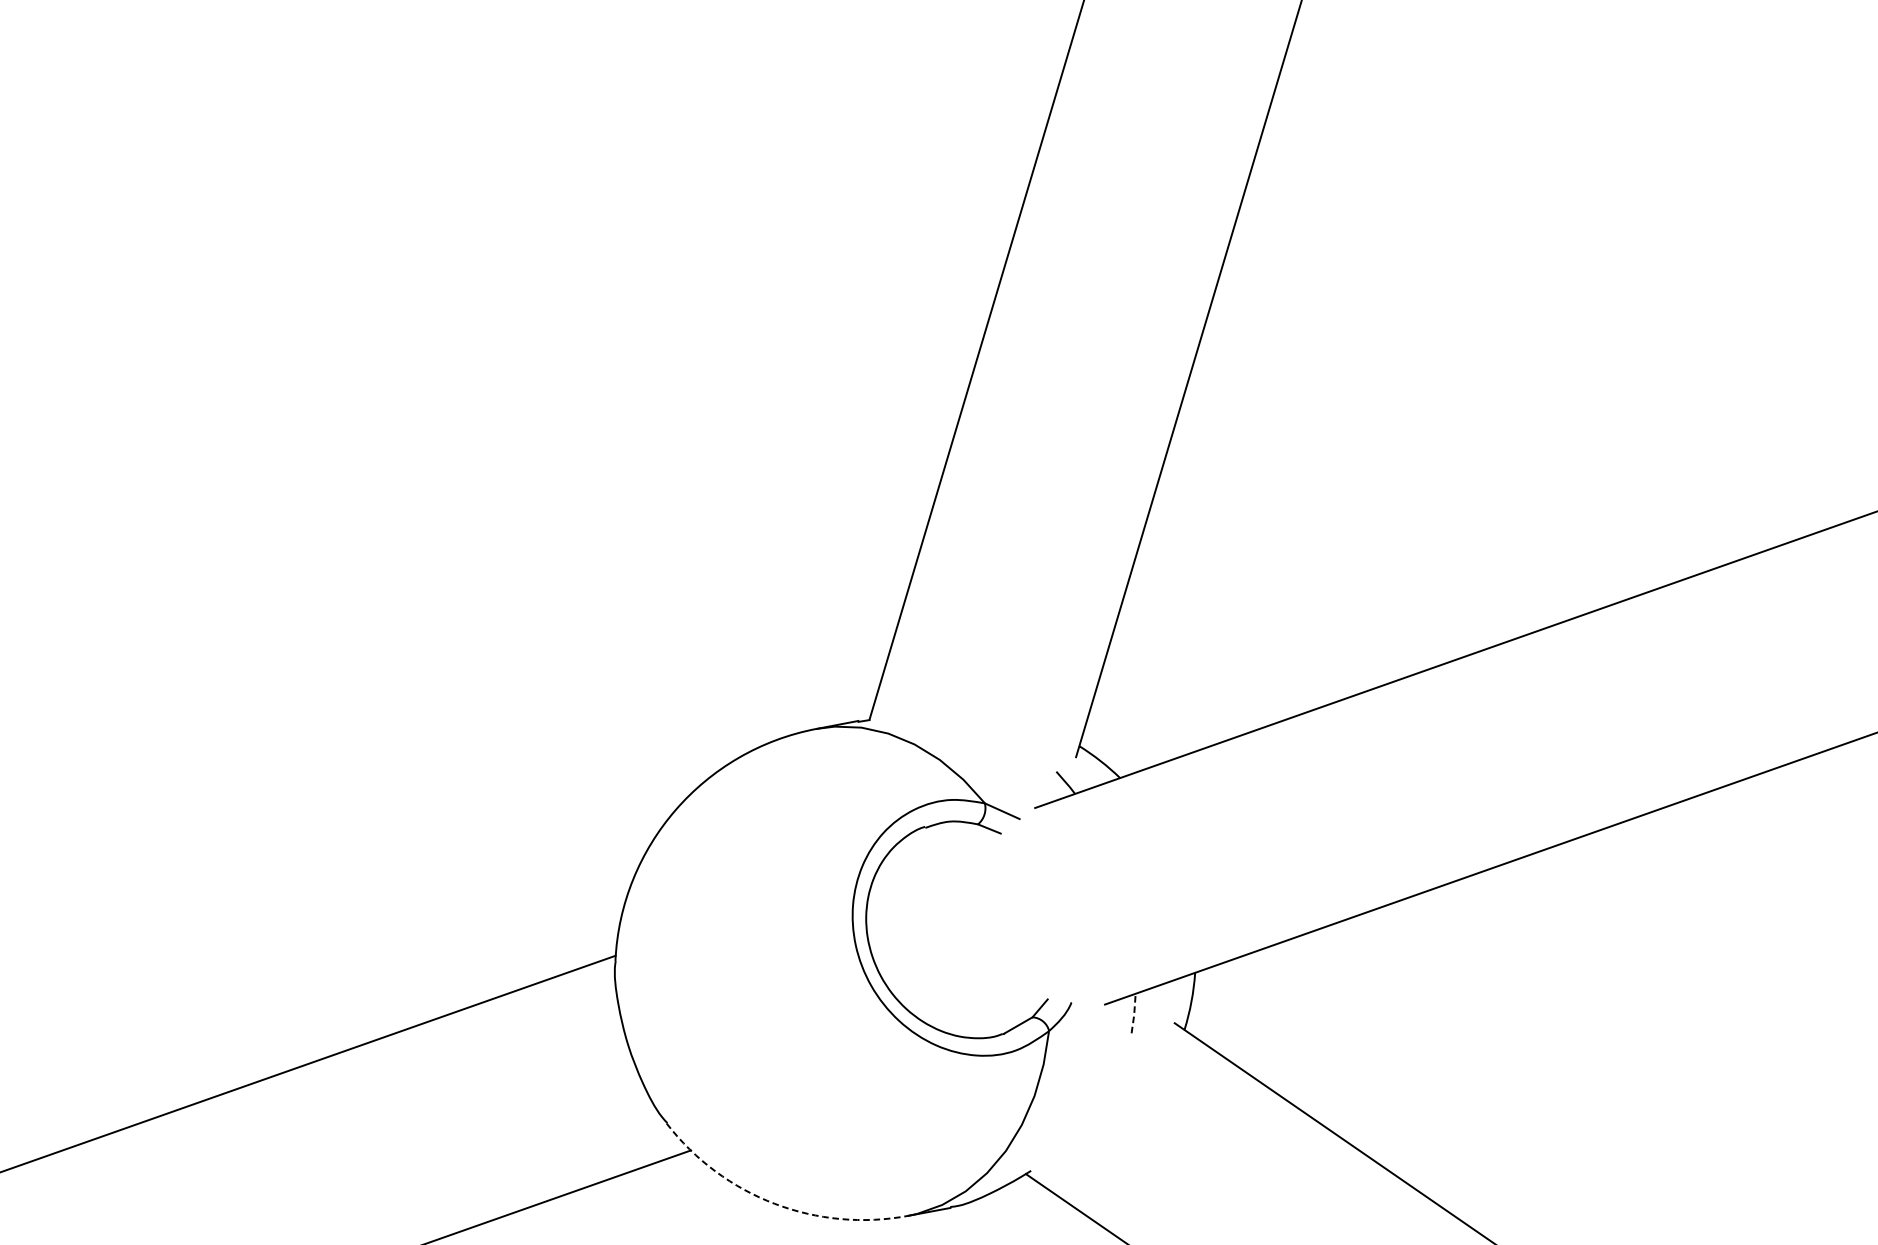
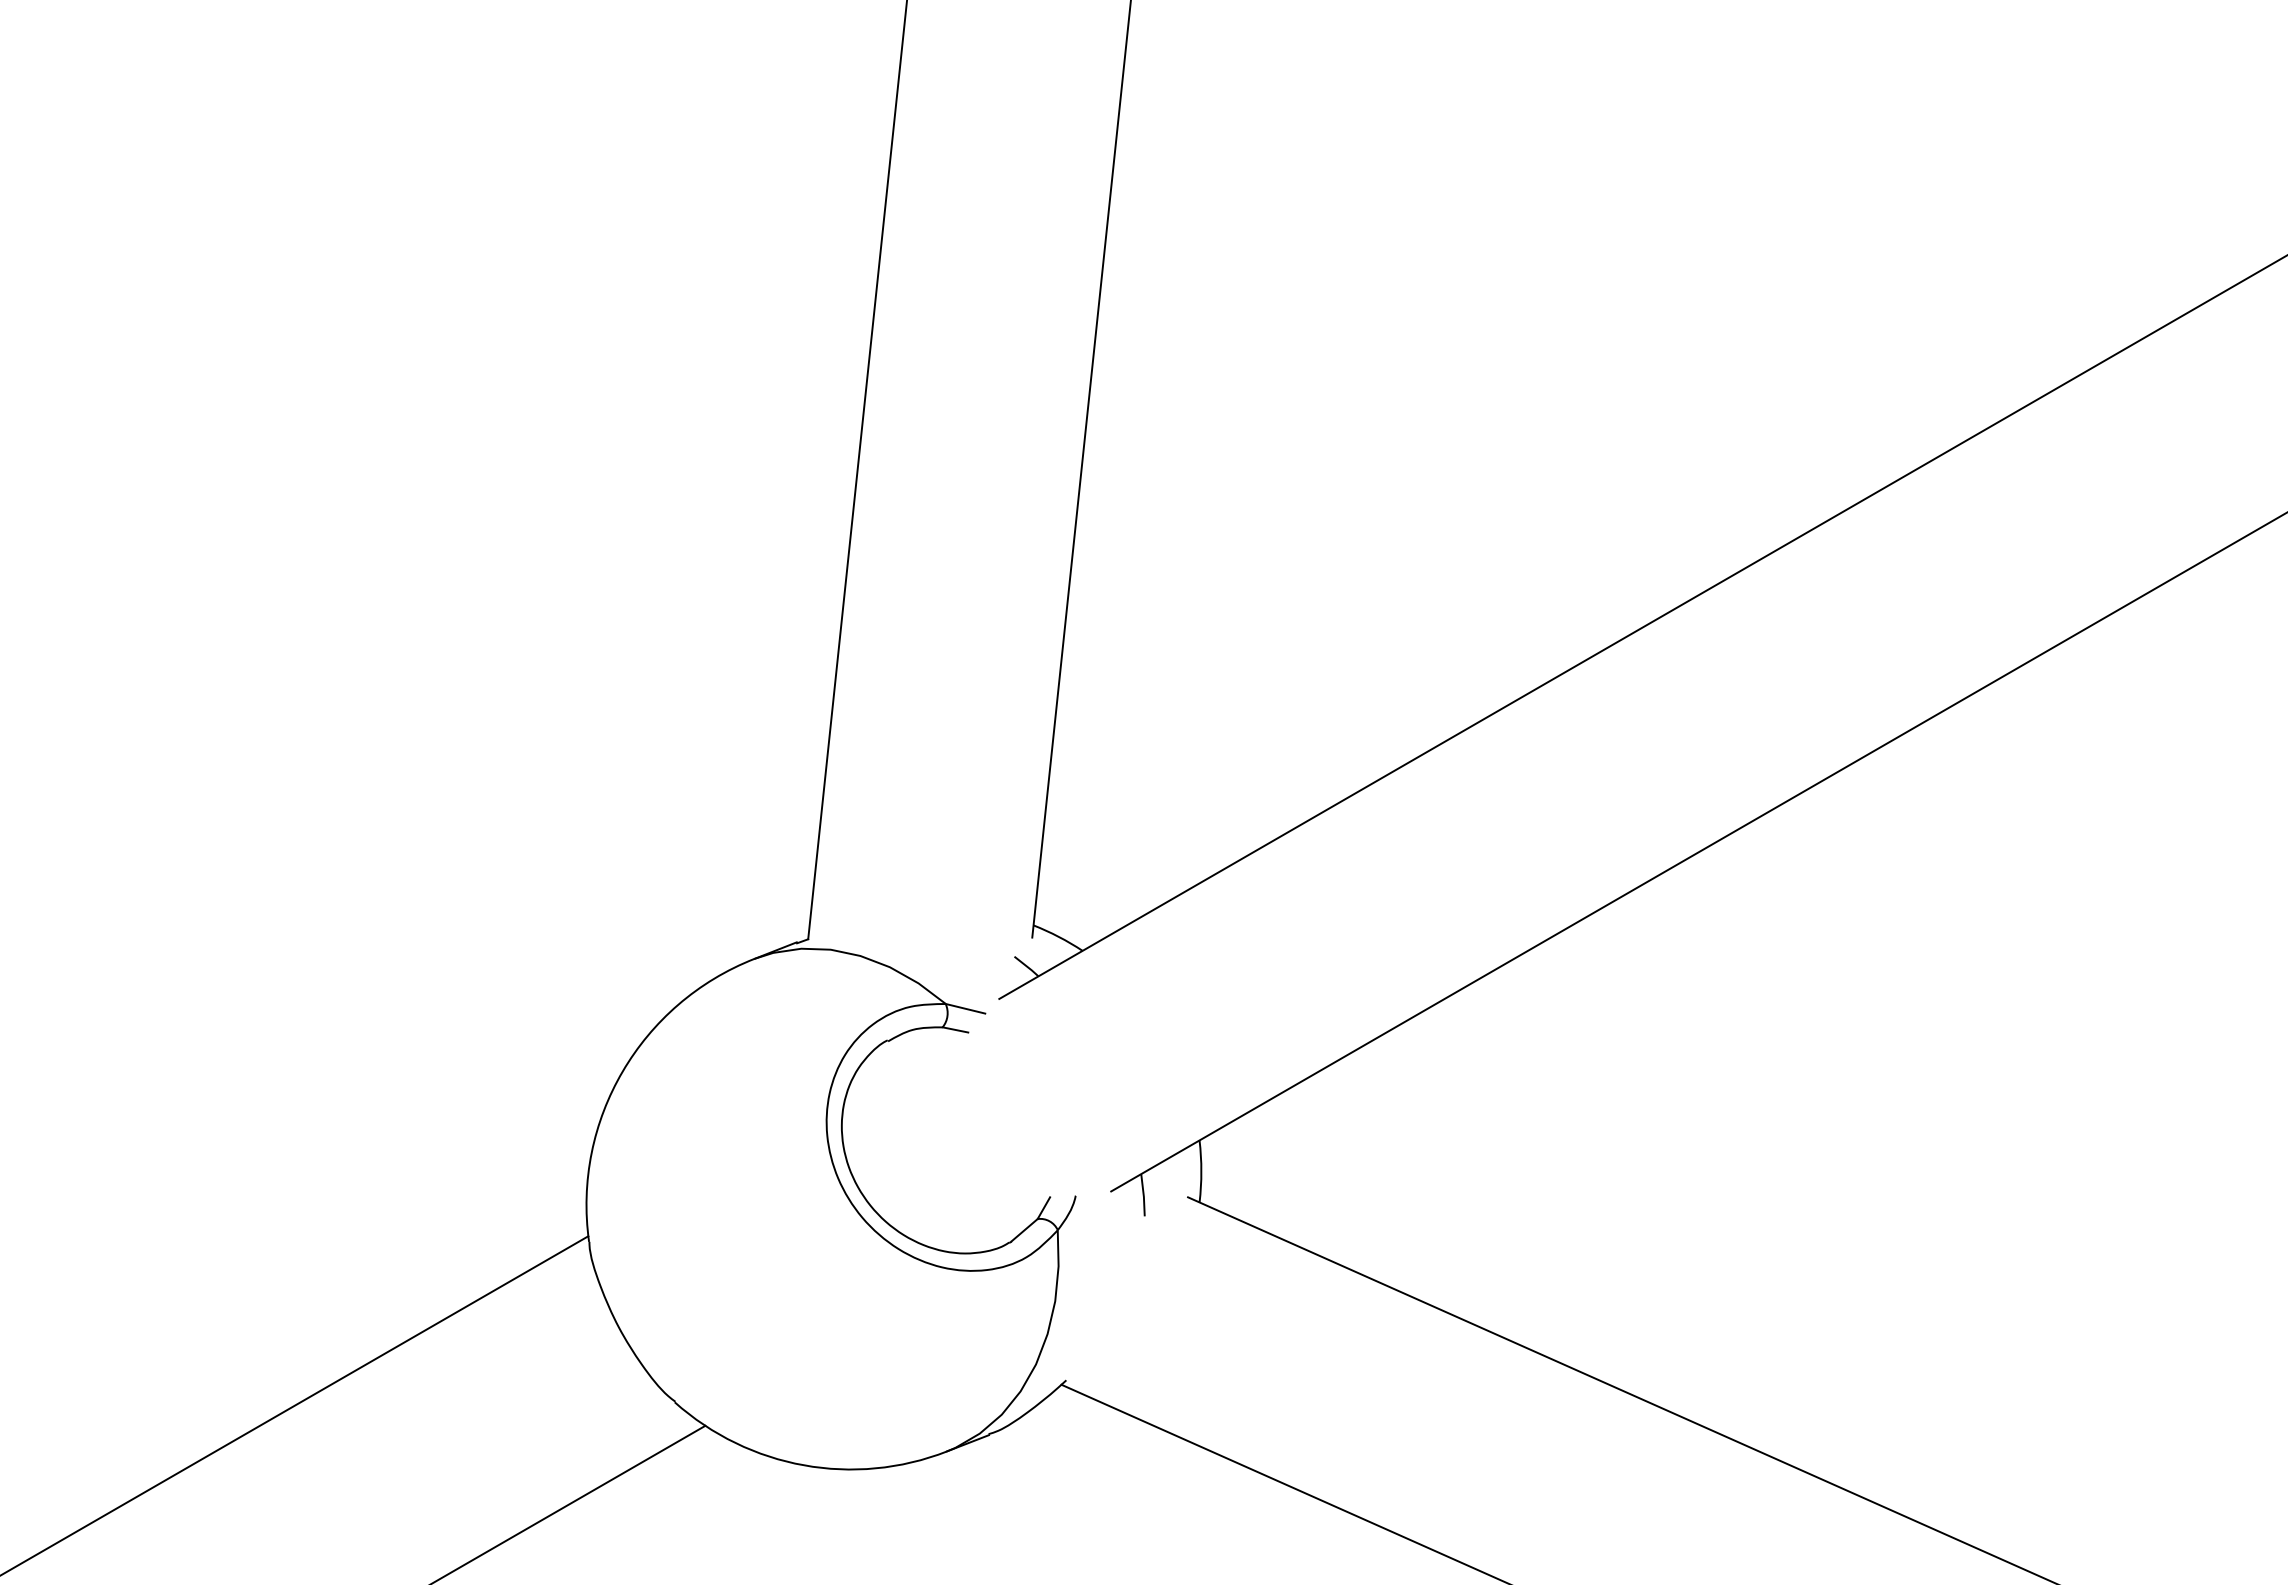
line: (1134, 1013) -> (1143, 1195), dashed -> solid
arc: (774, 1203) -> (803, 1465), dashed -> solid

